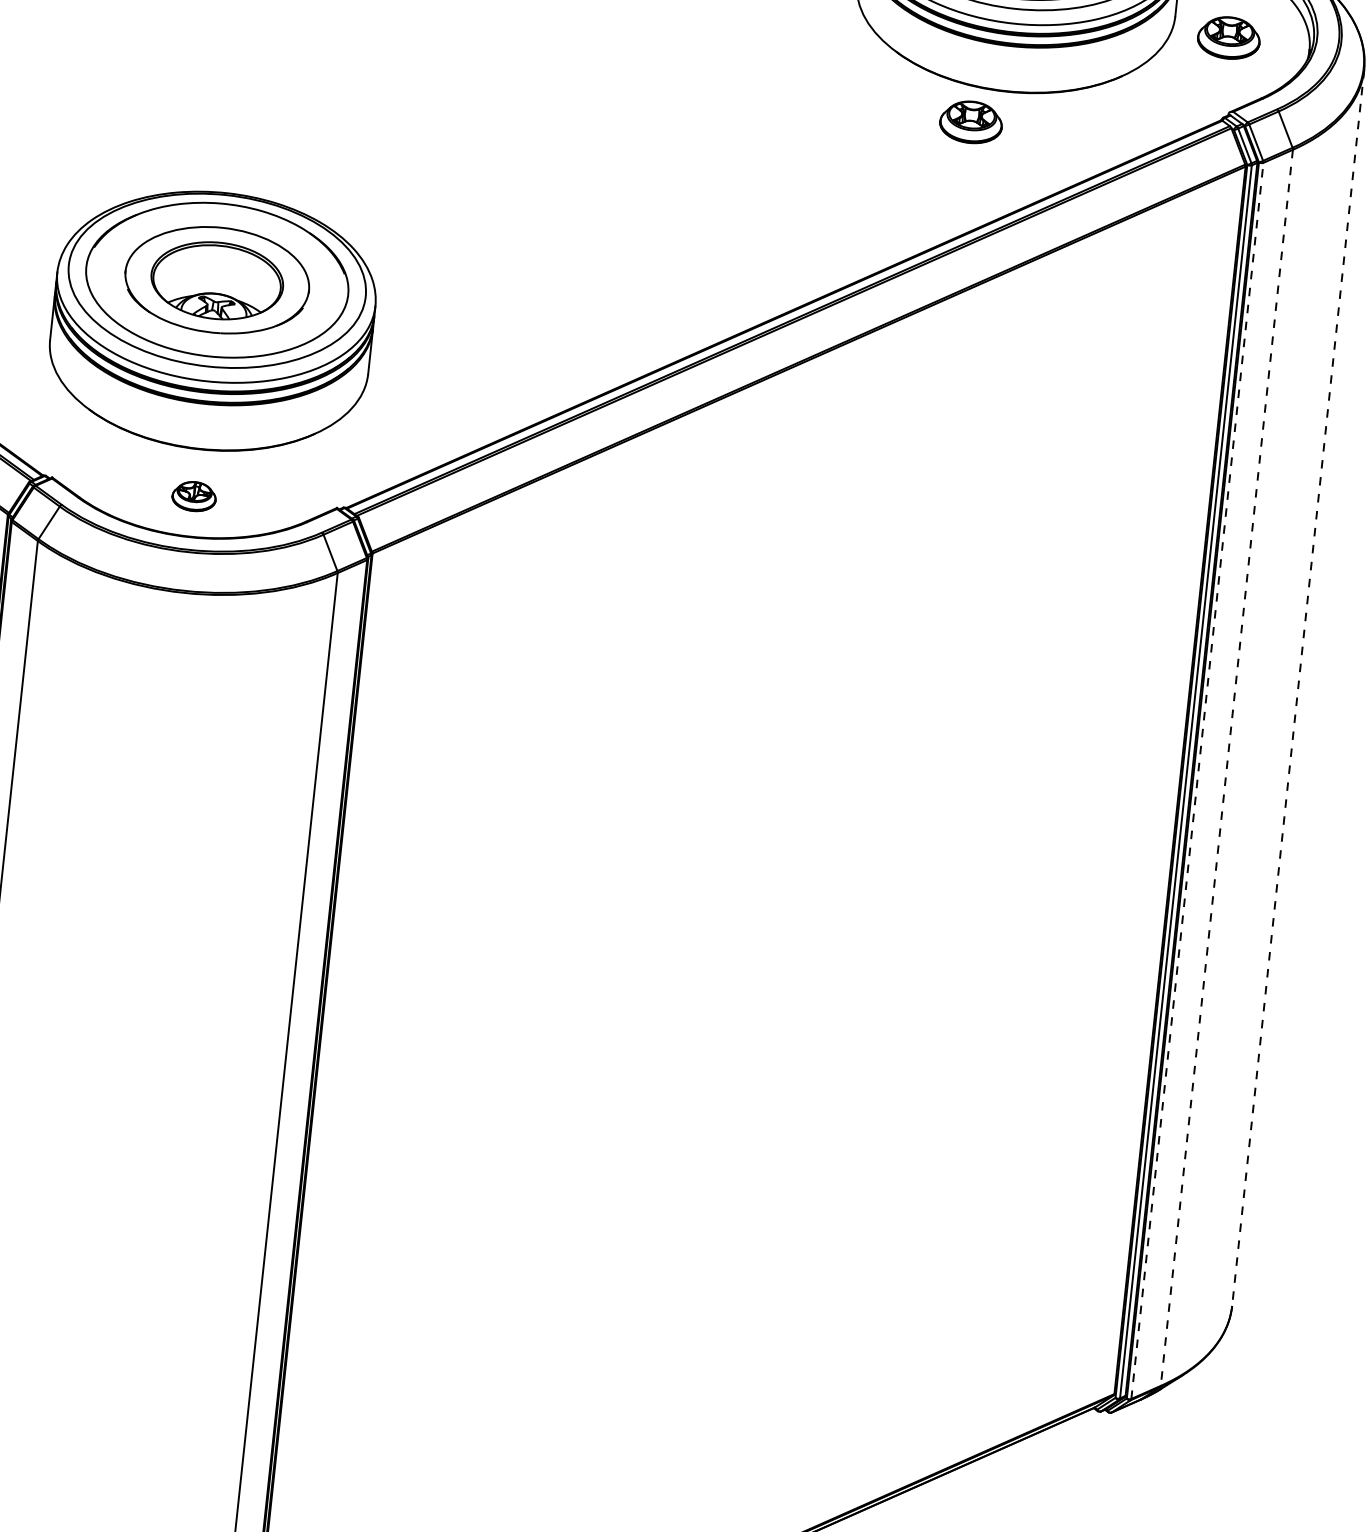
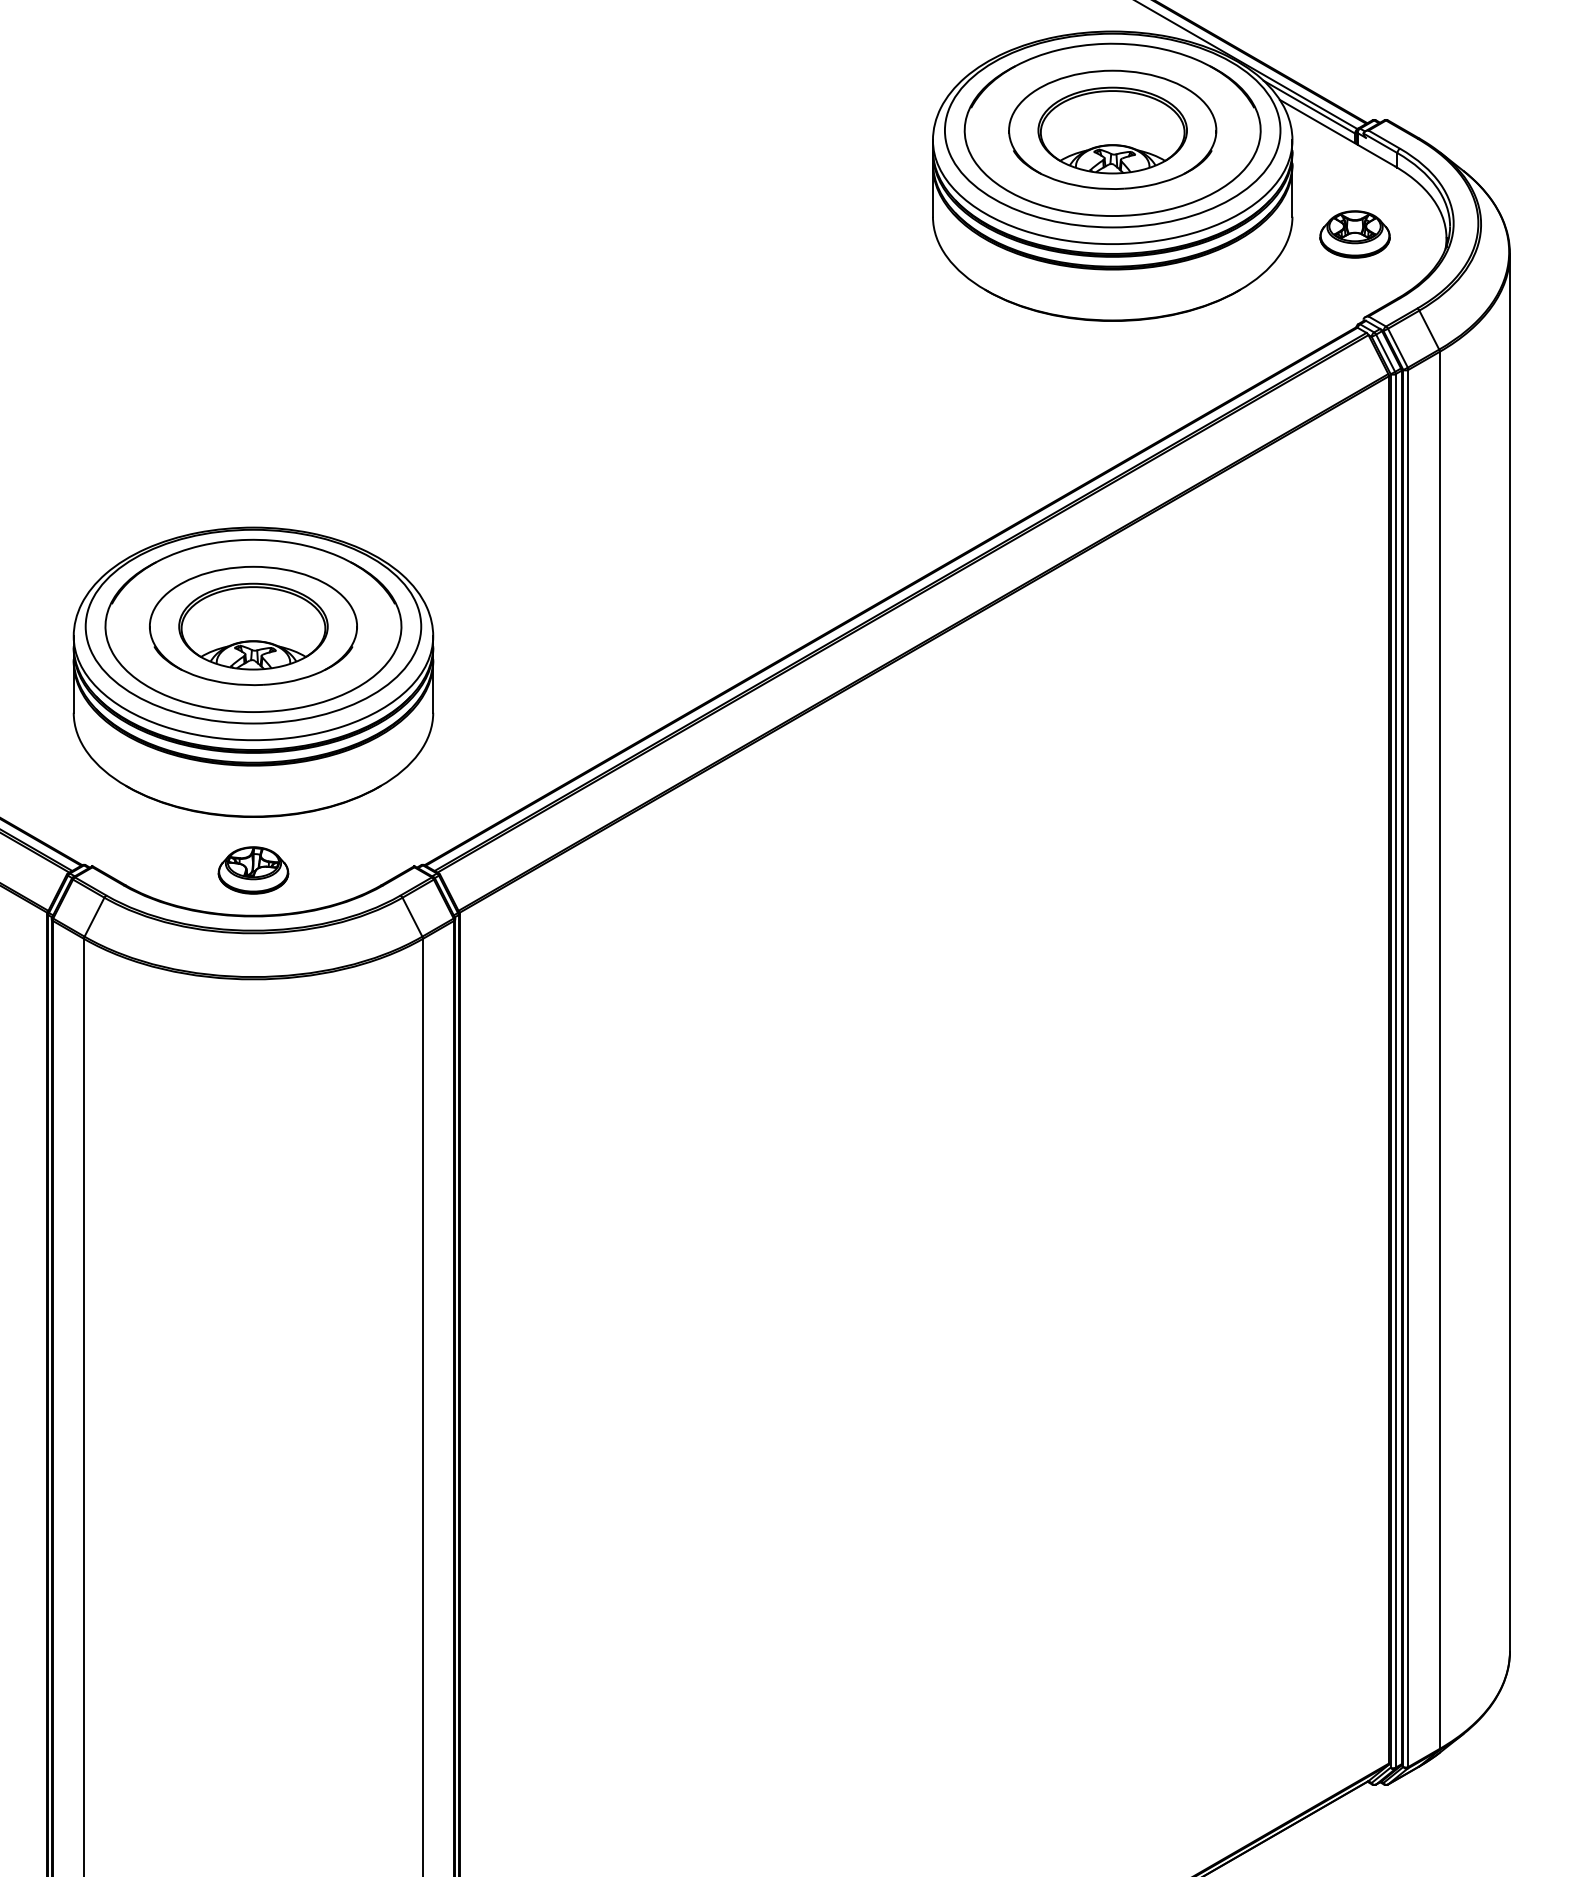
part: (970, 122) -> (1076, 359), removed
part: (194, 496) -> (253, 870), size x1.43
line: (1298, 687) -> (1510, 952), dashed -> solid
line: (1226, 767) -> (1439, 1050), dashed -> solid
line: (1197, 780) -> (1408, 1068), dashed -> solid

